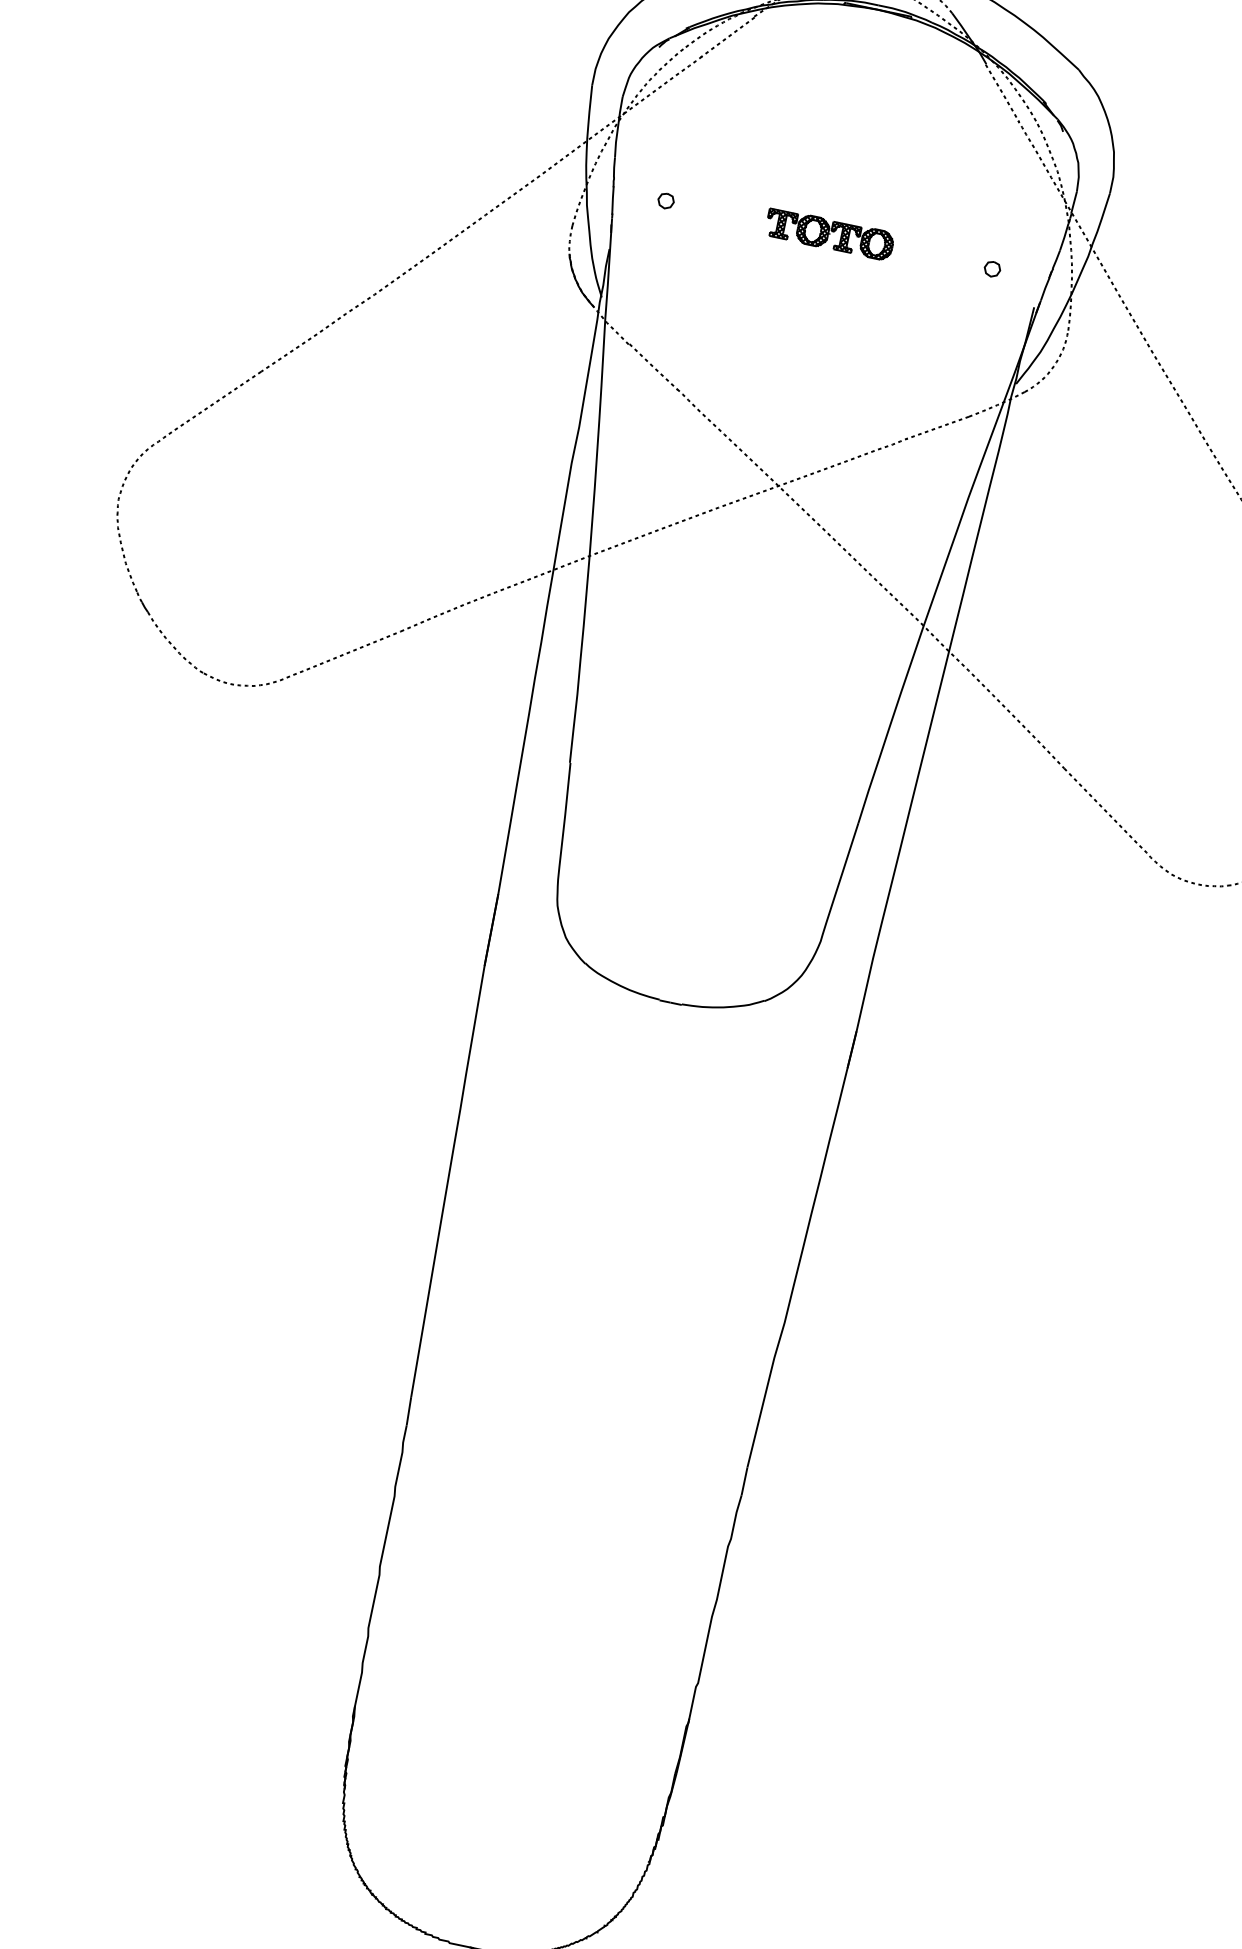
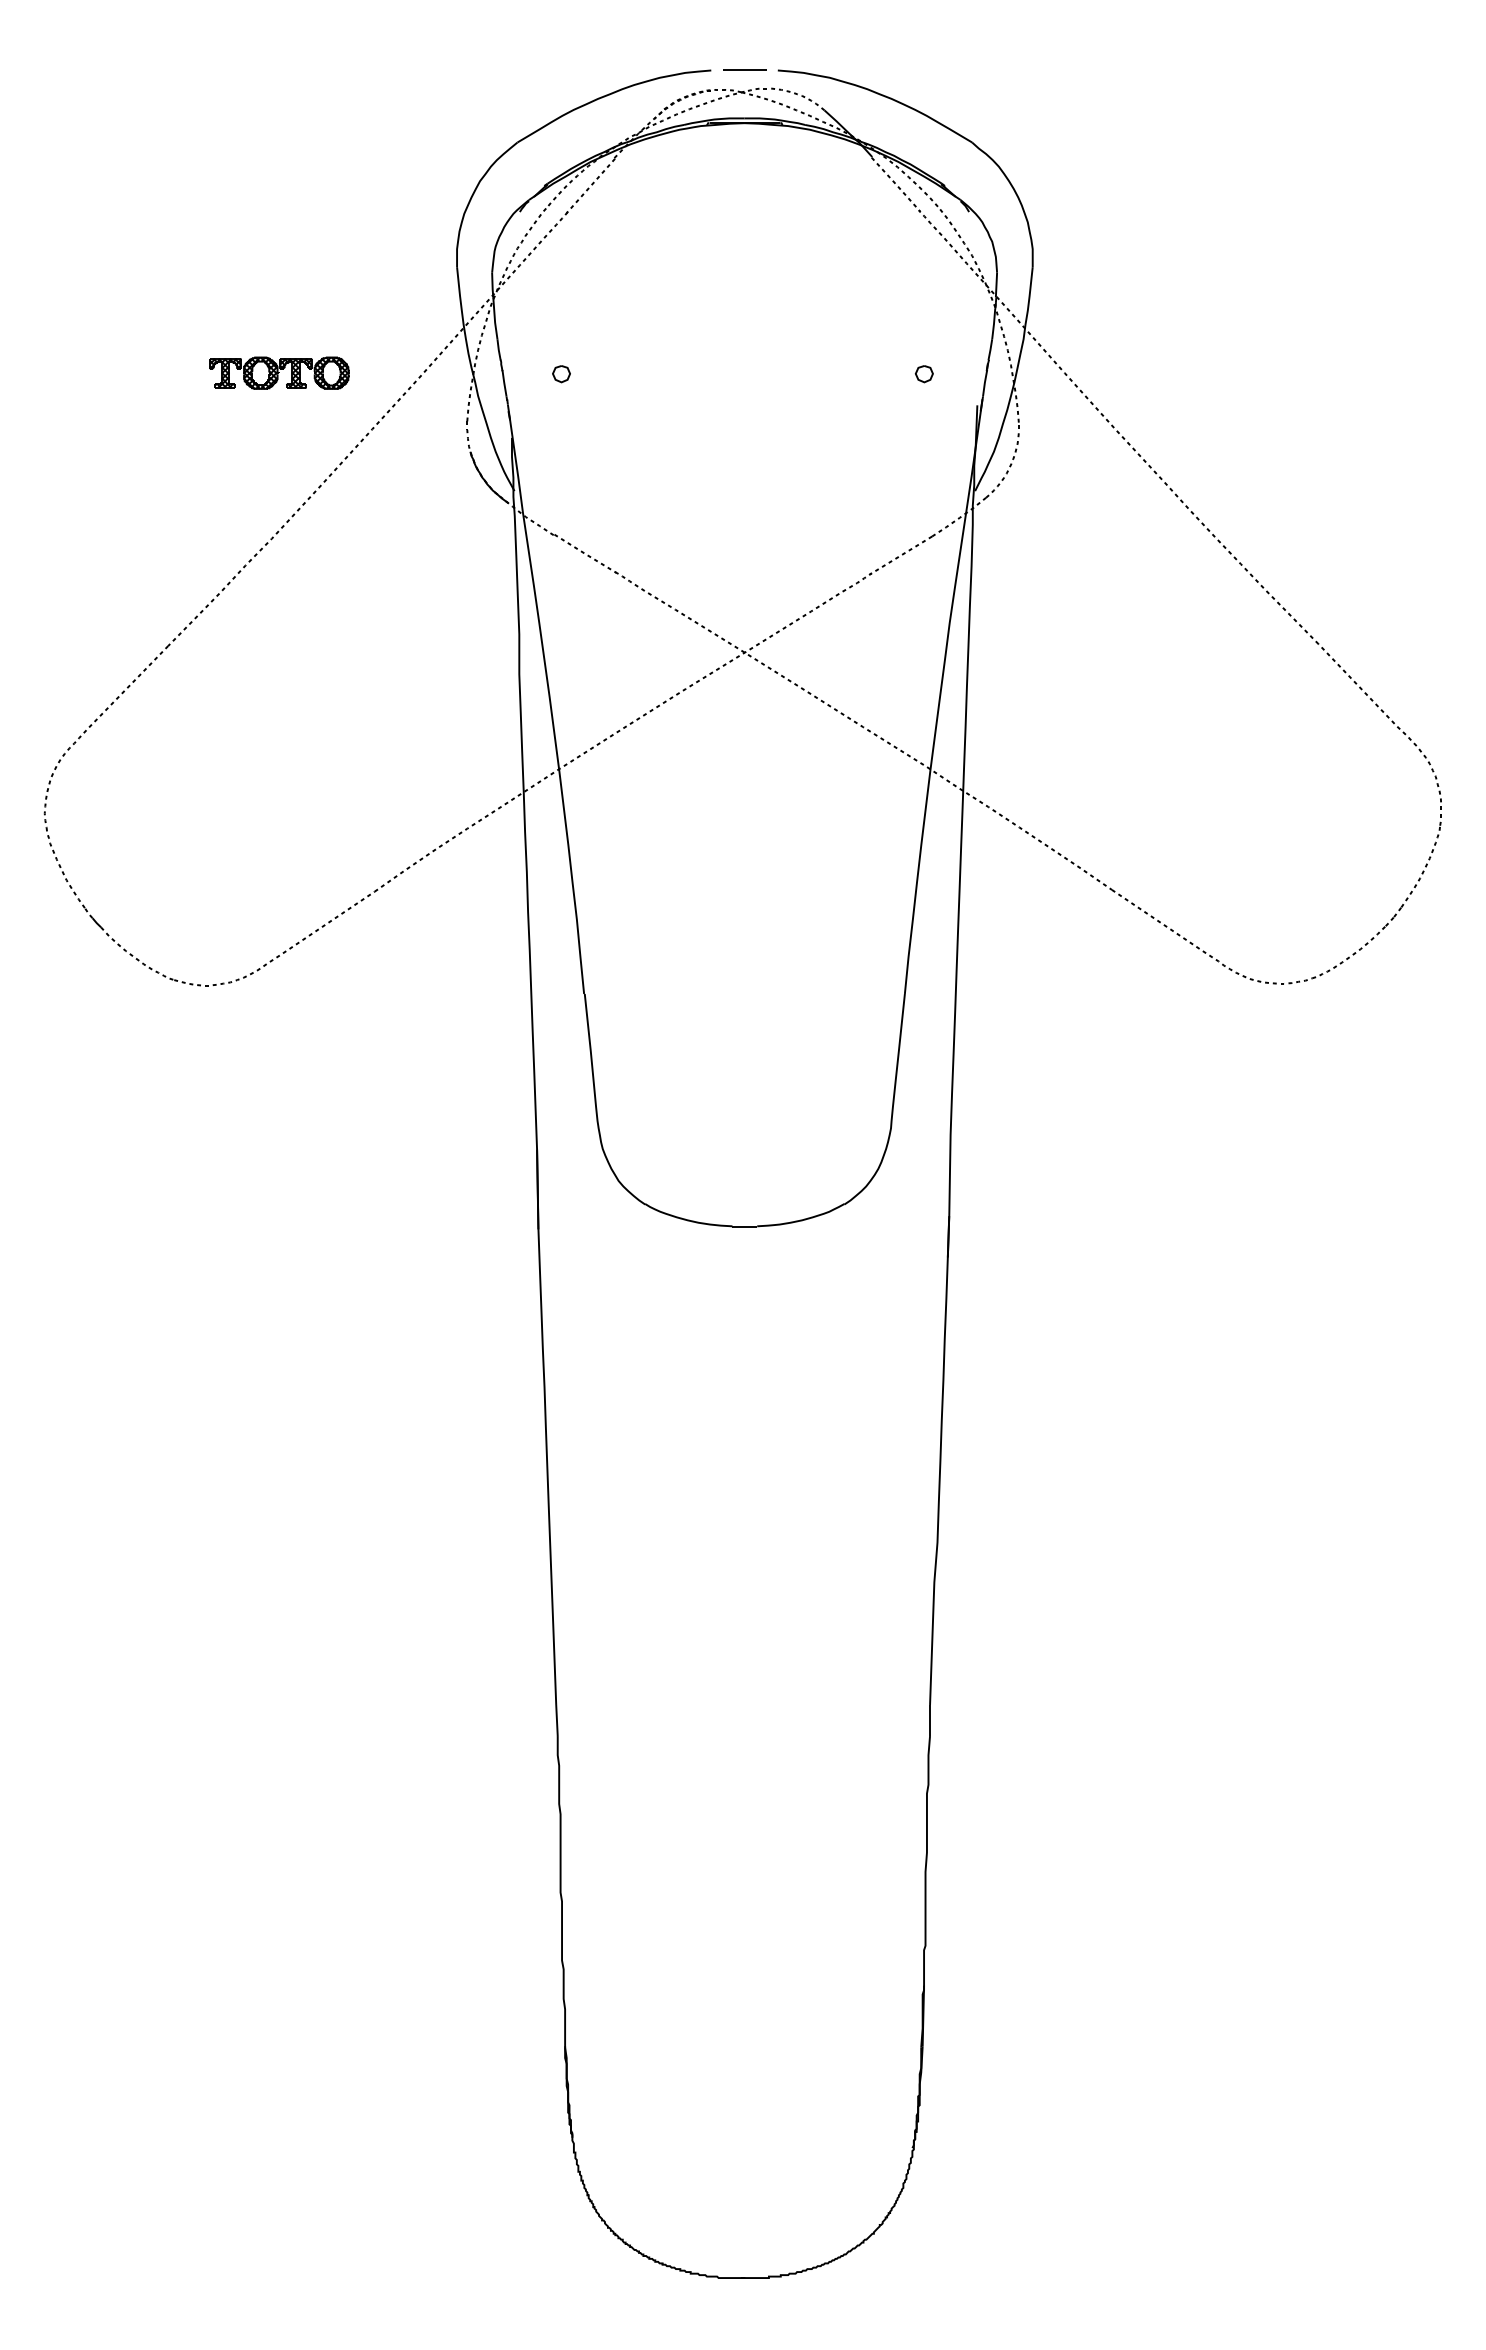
part: (830, 233) -> (279, 372), moved

